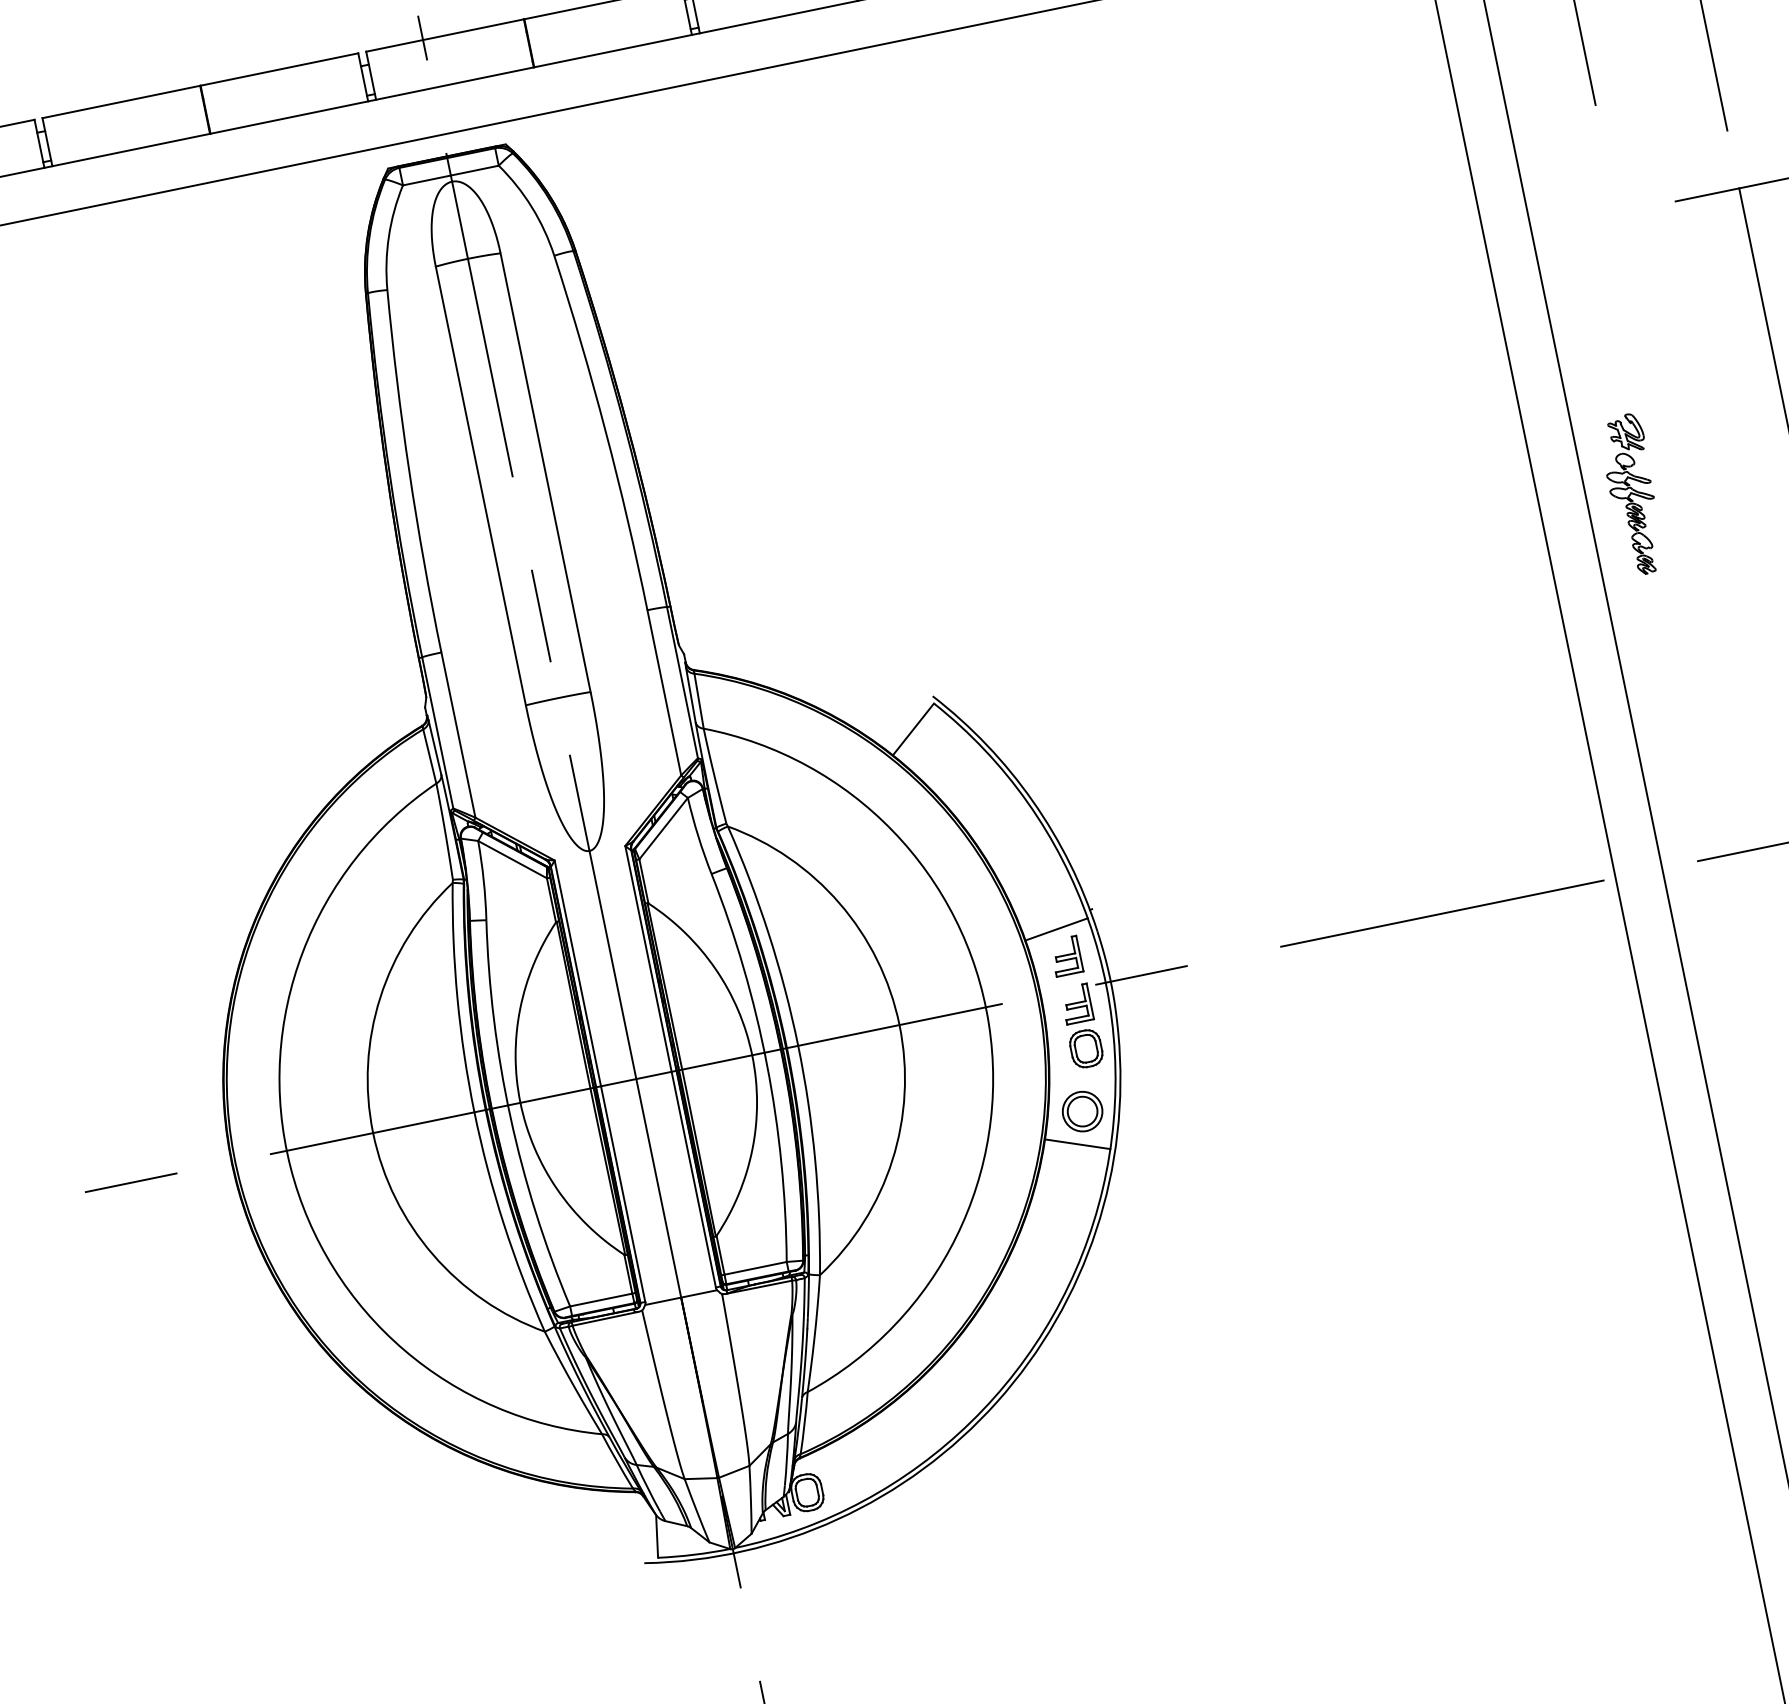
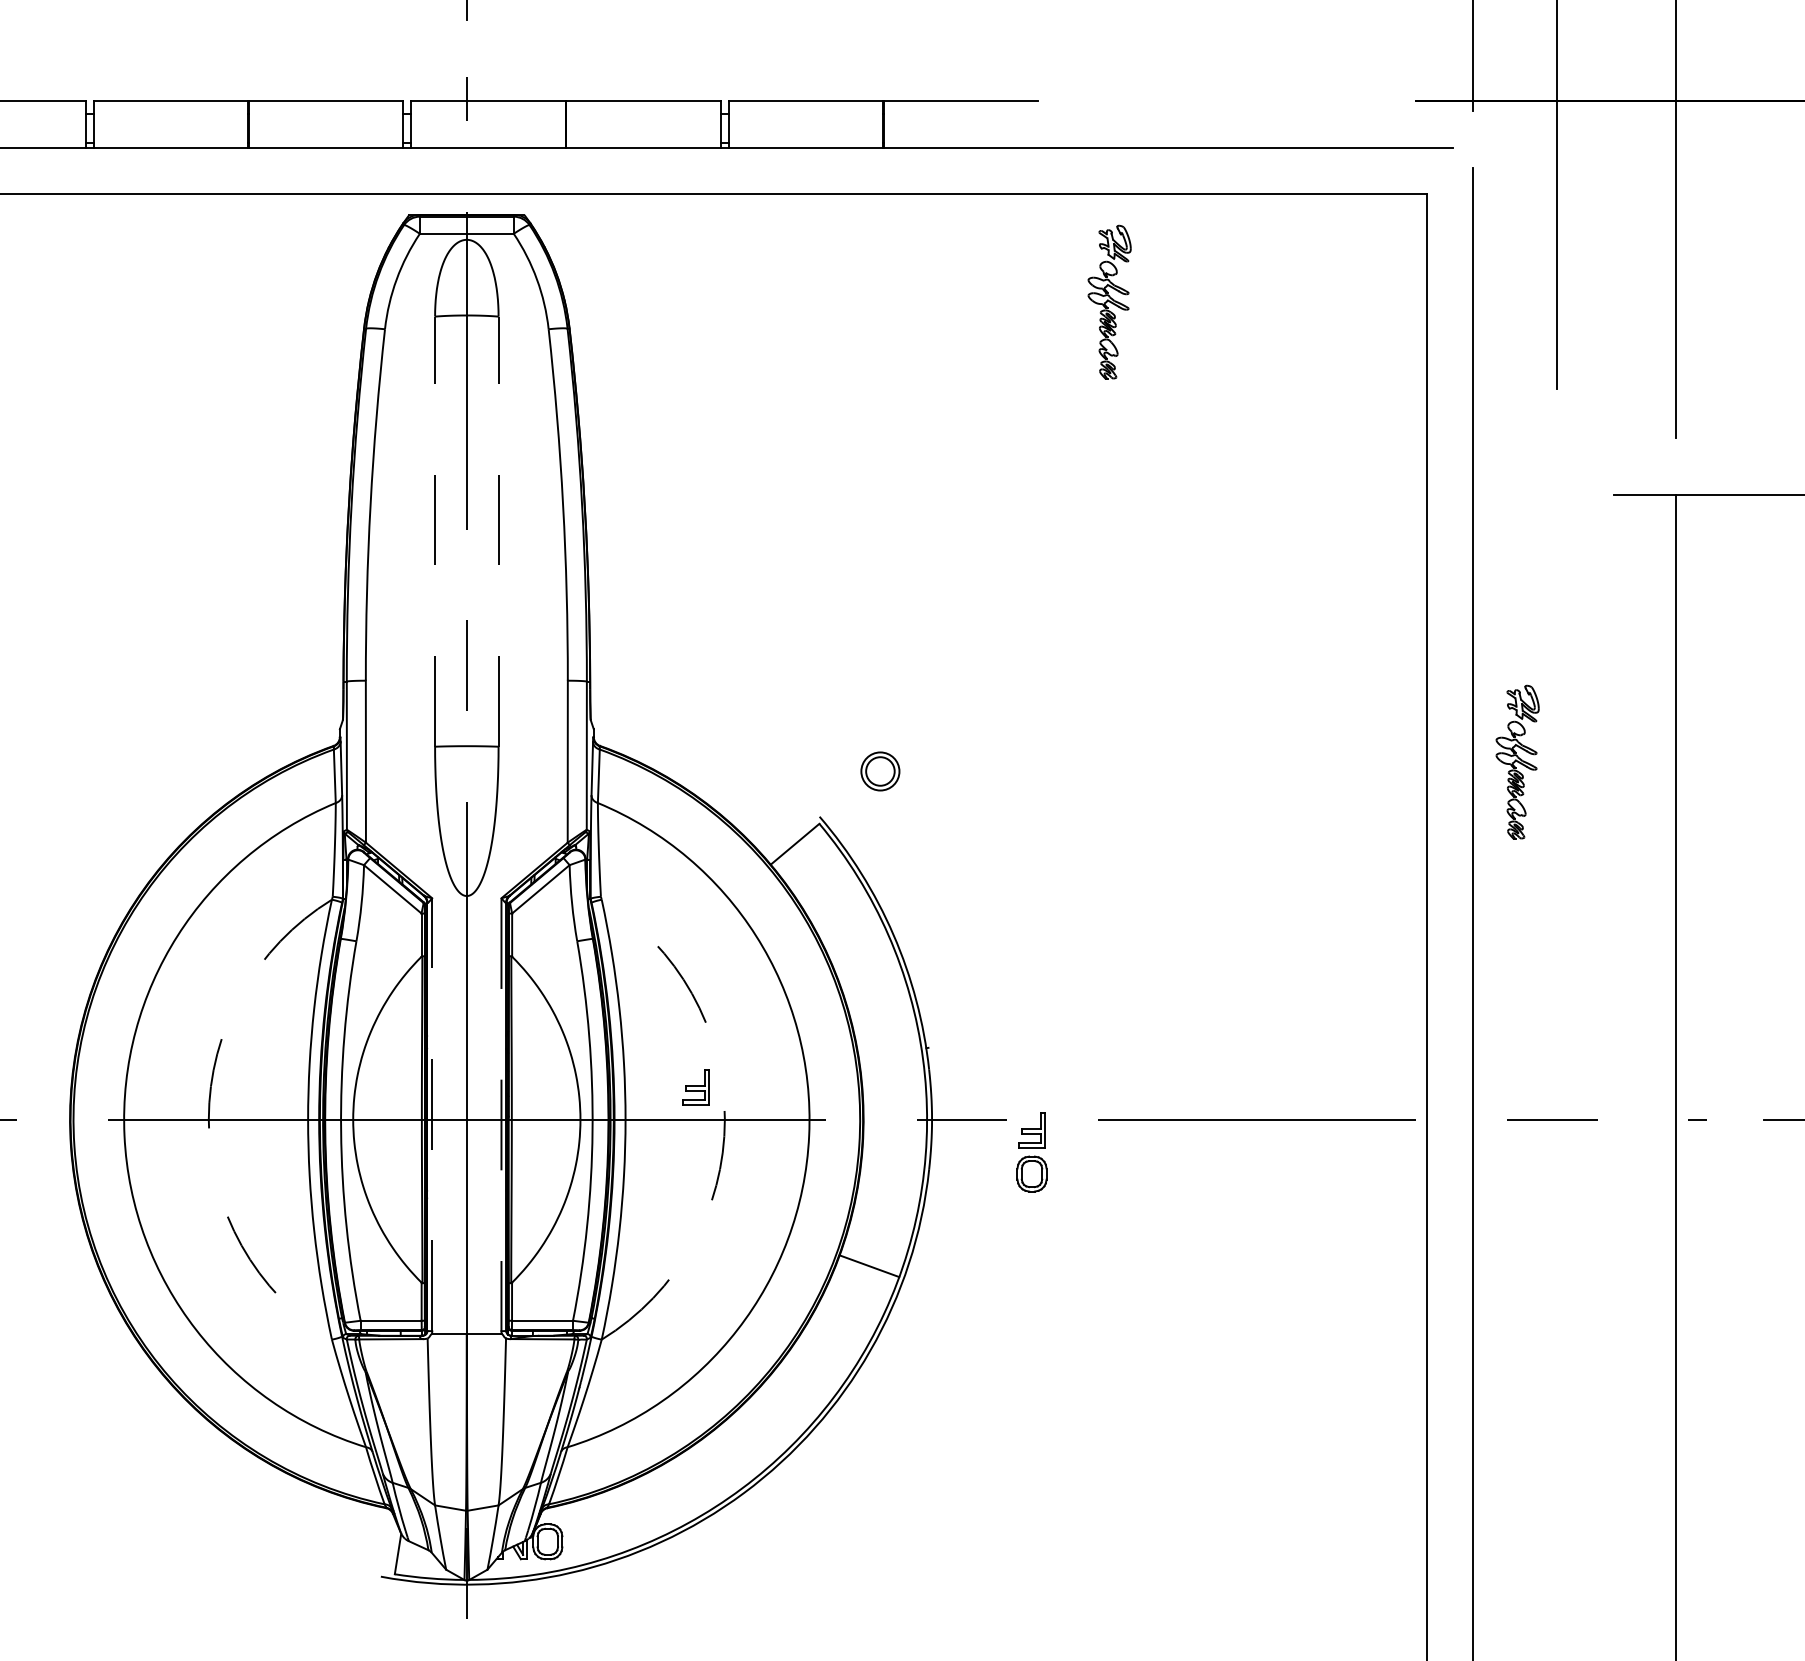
part: (1120, 110) -> (1109, 301), added
line: (545, 472) -> (498, 531), solid -> dashed
line: (481, 485) -> (435, 531), solid -> dashed
line: (1055, 928) -> (890, 1059), removed
part: (1065, 956) -> (695, 1087), moved
arc: (899, 1024) -> (724, 1119), solid -> dashed
part: (1081, 1026) -> (1031, 1152), moved
line: (670, 1067) -> (501, 1115), solid -> dashed
line: (600, 1080) -> (432, 1114), solid -> dashed
part: (1082, 1111) -> (880, 771), moved
arc: (372, 1132) -> (208, 1119), solid -> dashed

